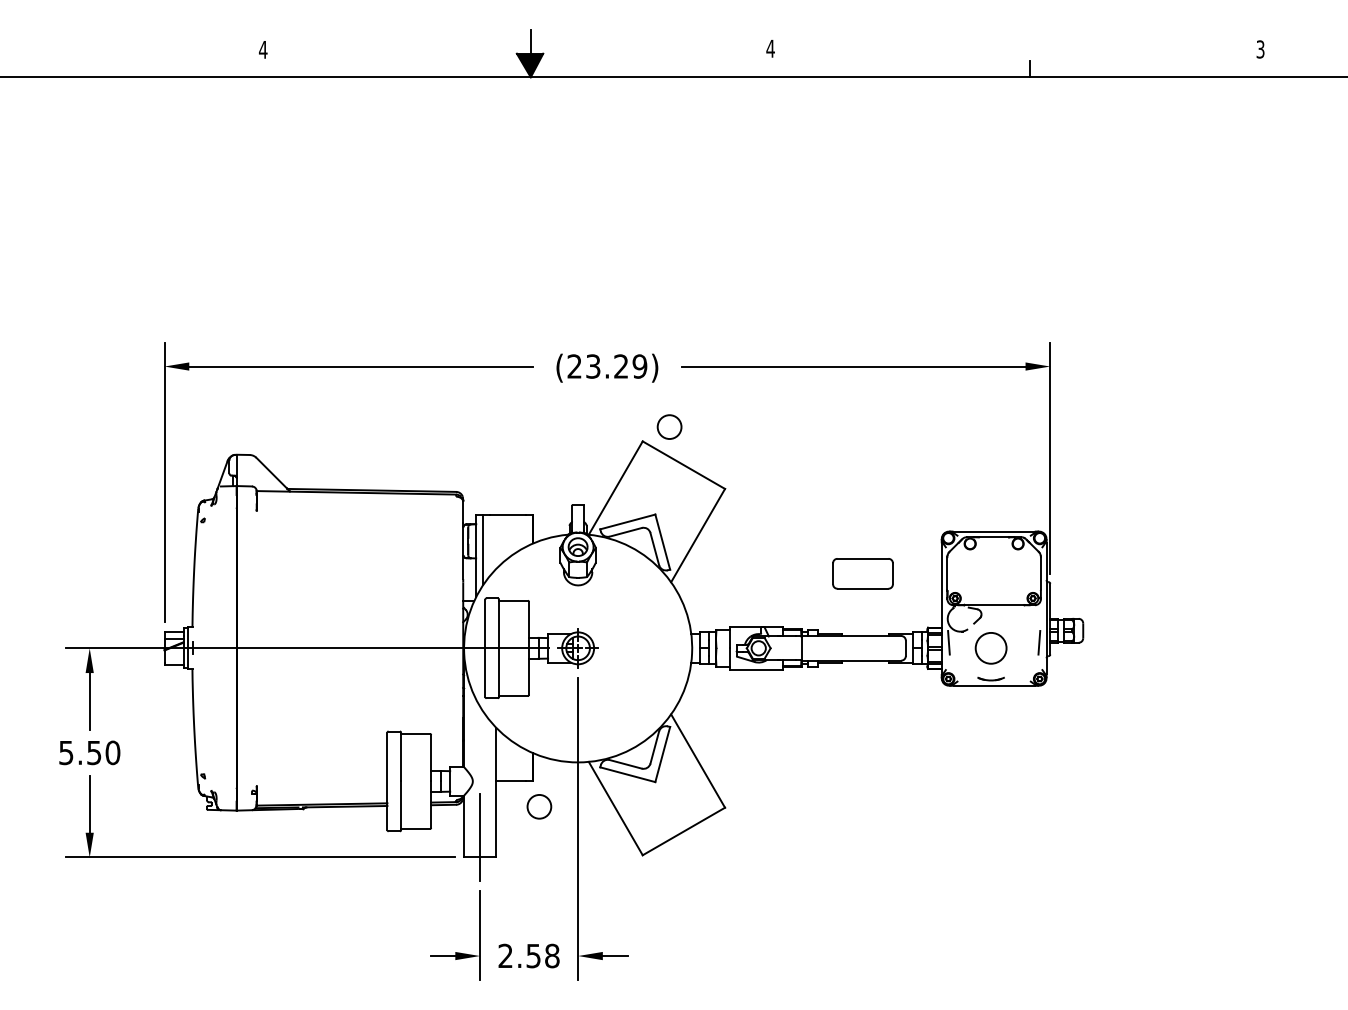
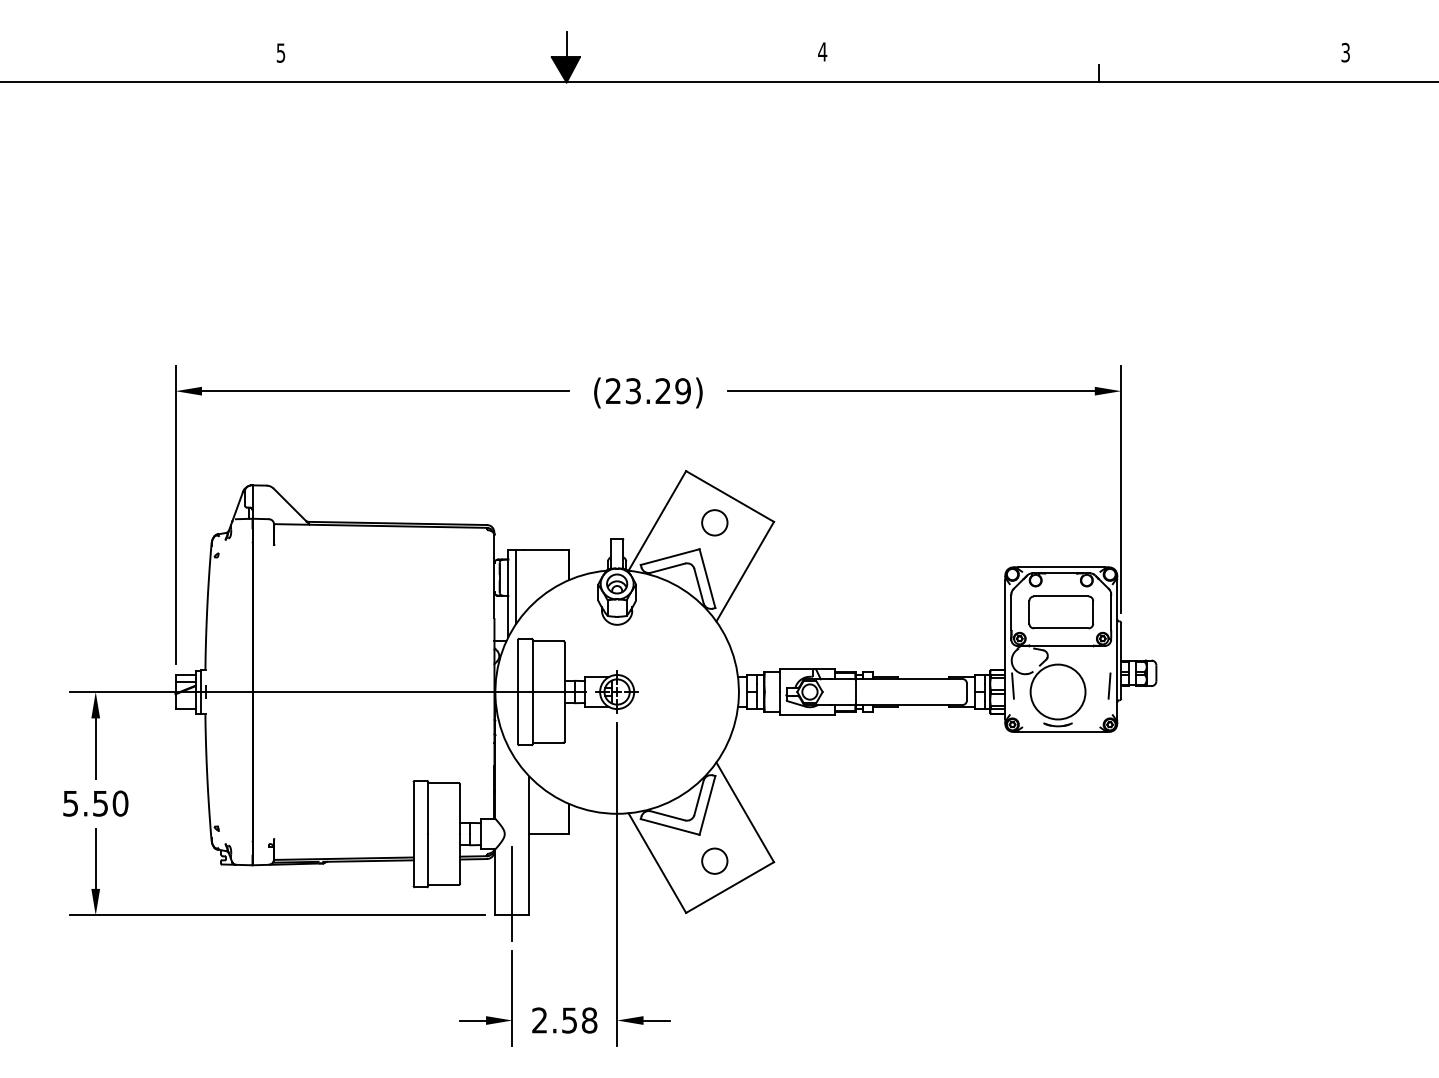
text: (262, 49) -> (280, 52), 4 -> 5
circle: (669, 426) -> (714, 522), moved
part: (863, 573) -> (1061, 612), moved
circle: (990, 647) -> (1057, 691), size x1.67
circle: (539, 806) -> (714, 860), moved

